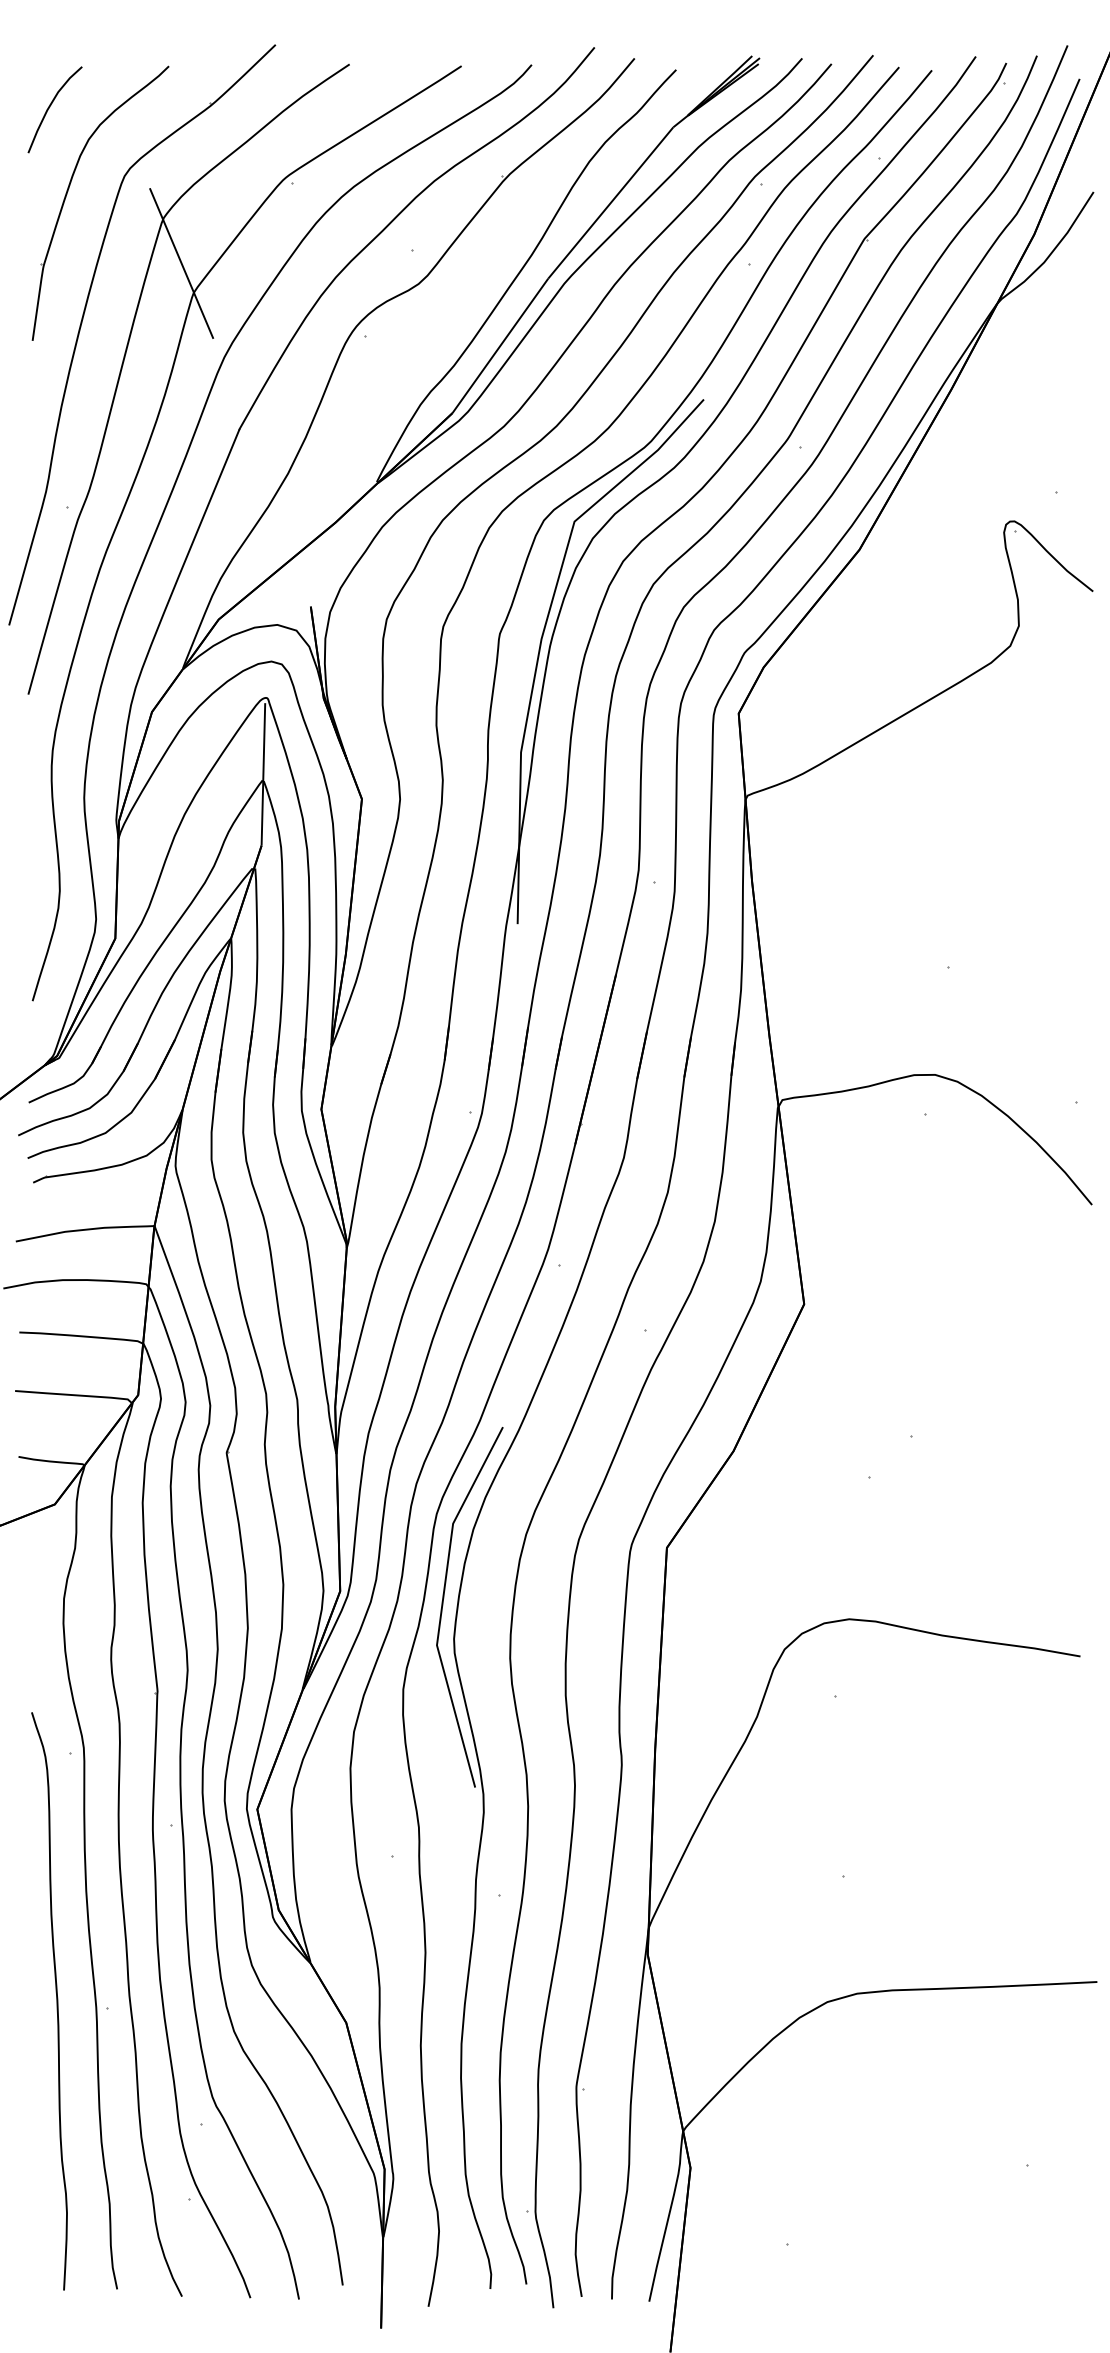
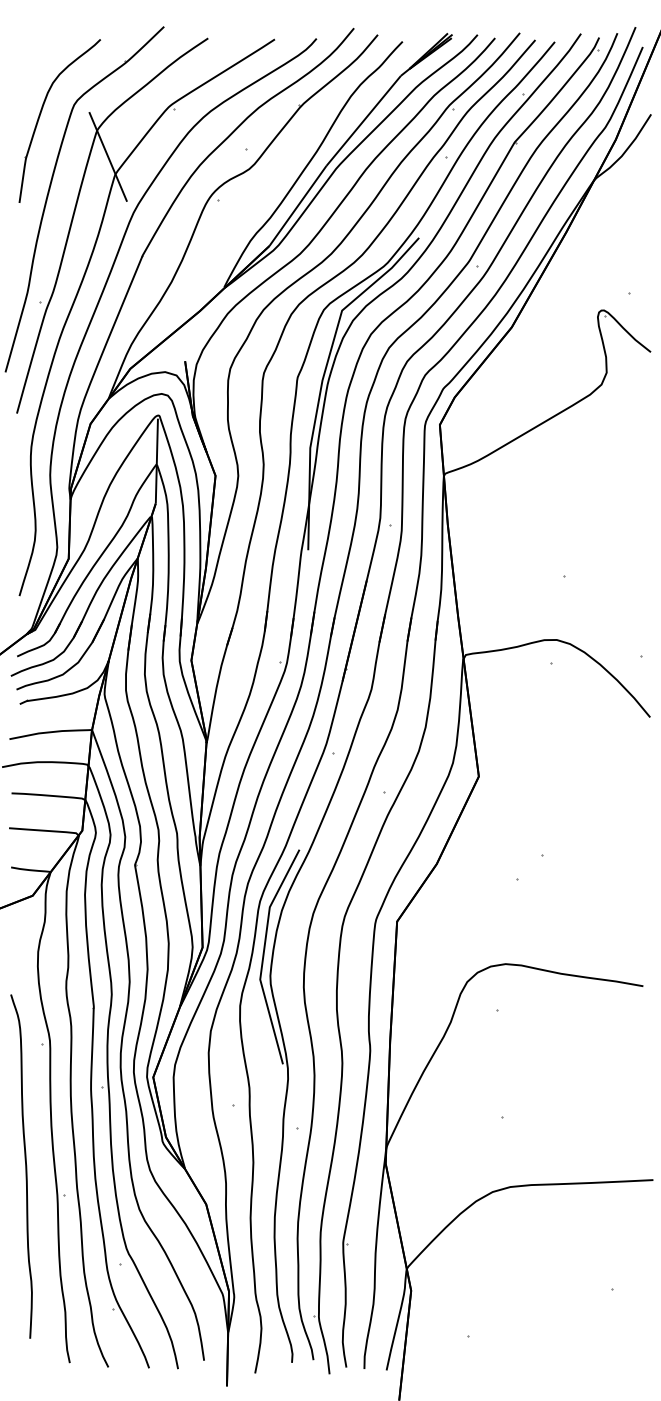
curve: (51, 106) -> (30, 63), removed
curve: (56, 2001) -> (25, 1166), moved

